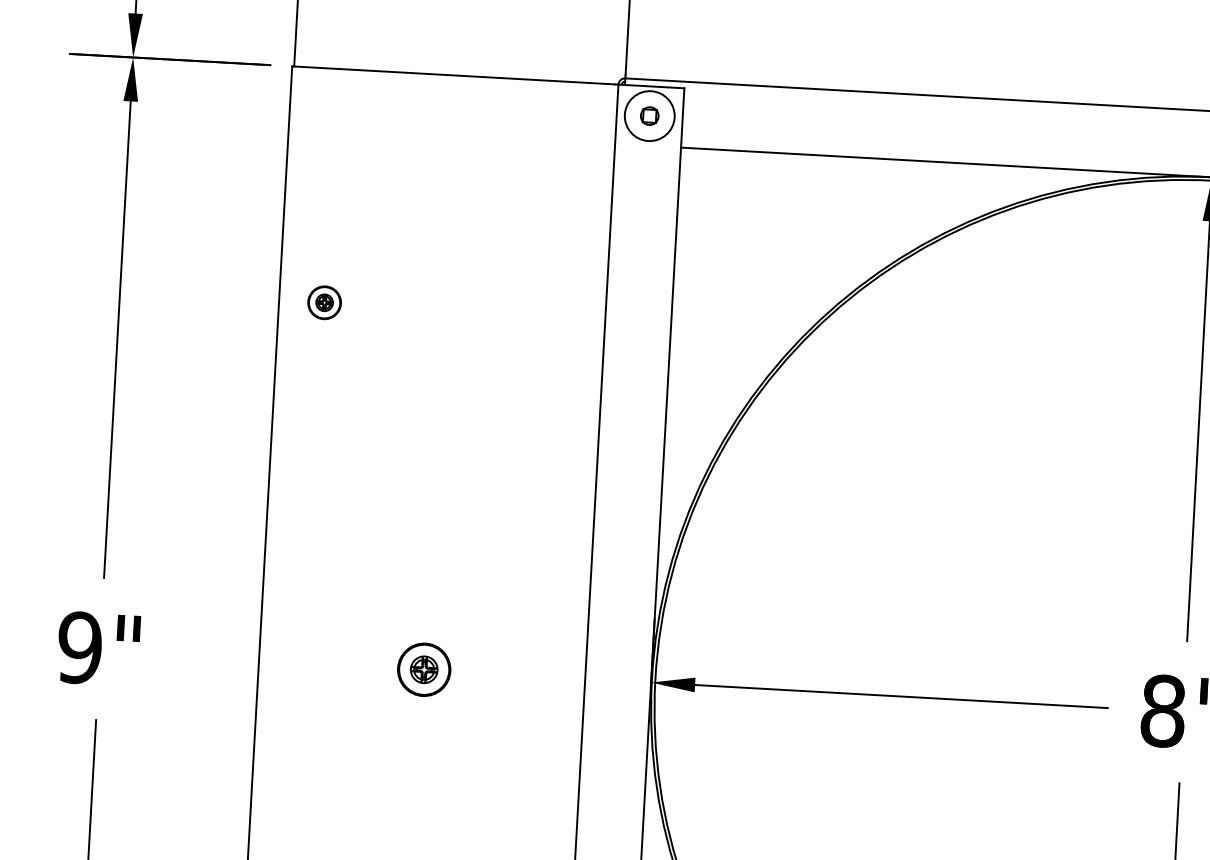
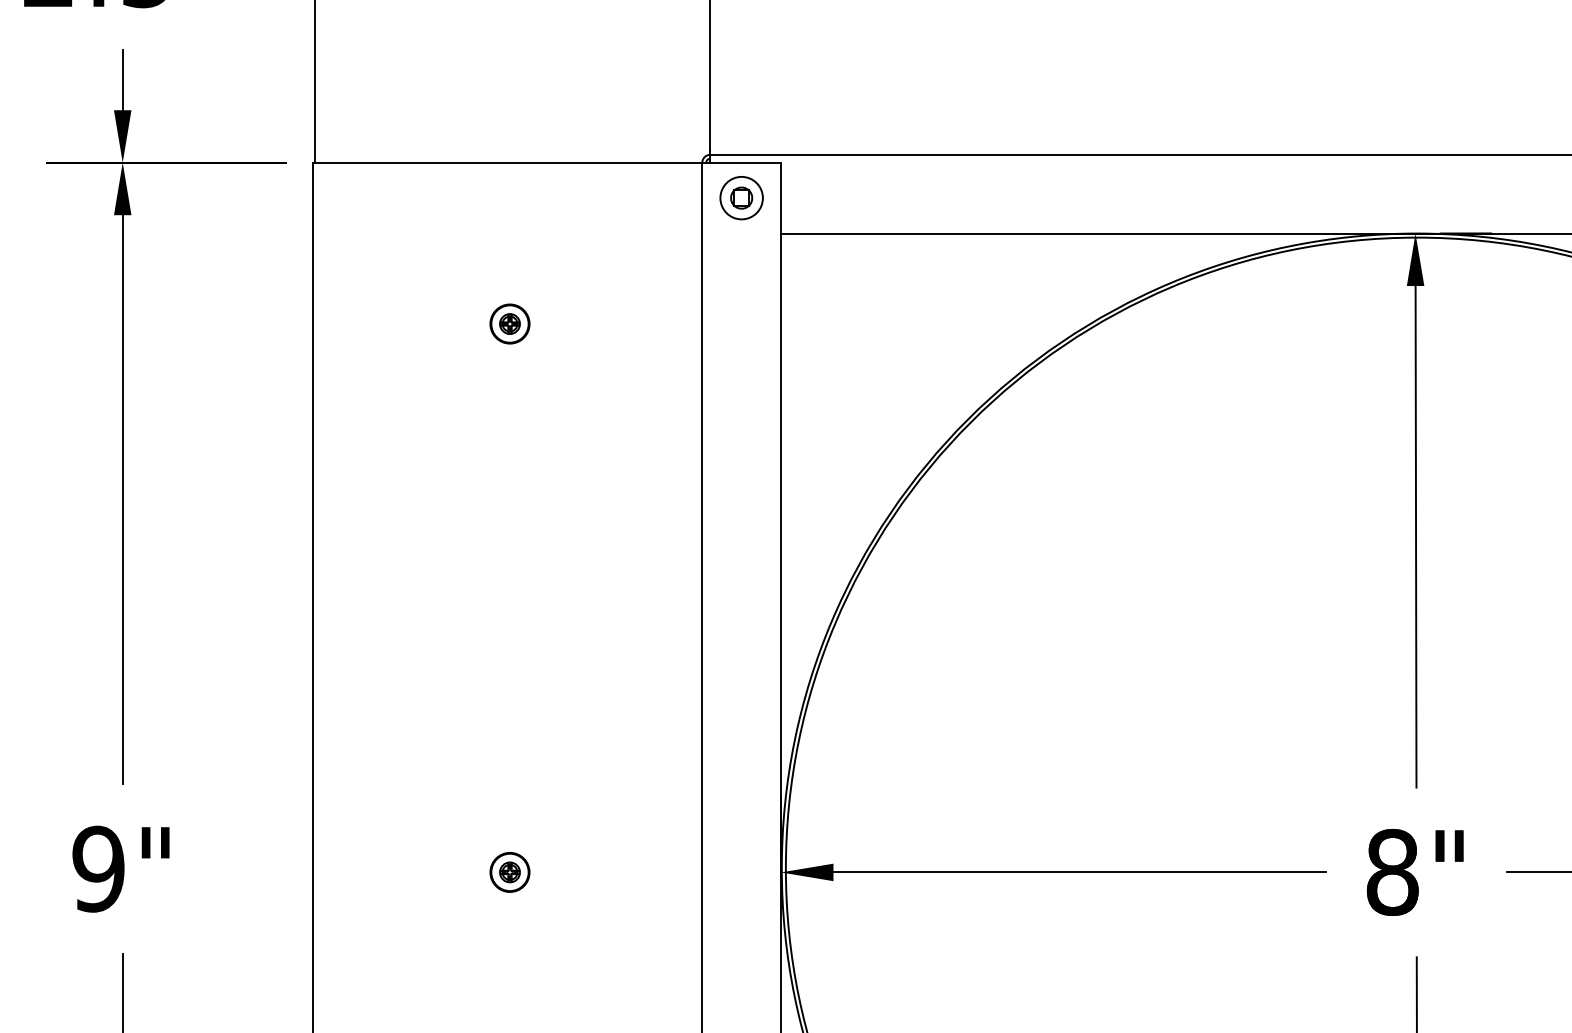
circle: (649, 115) -> (741, 197), size x0.71
part: (324, 302) -> (509, 323), moved
part: (423, 669) -> (509, 872), size x0.62

